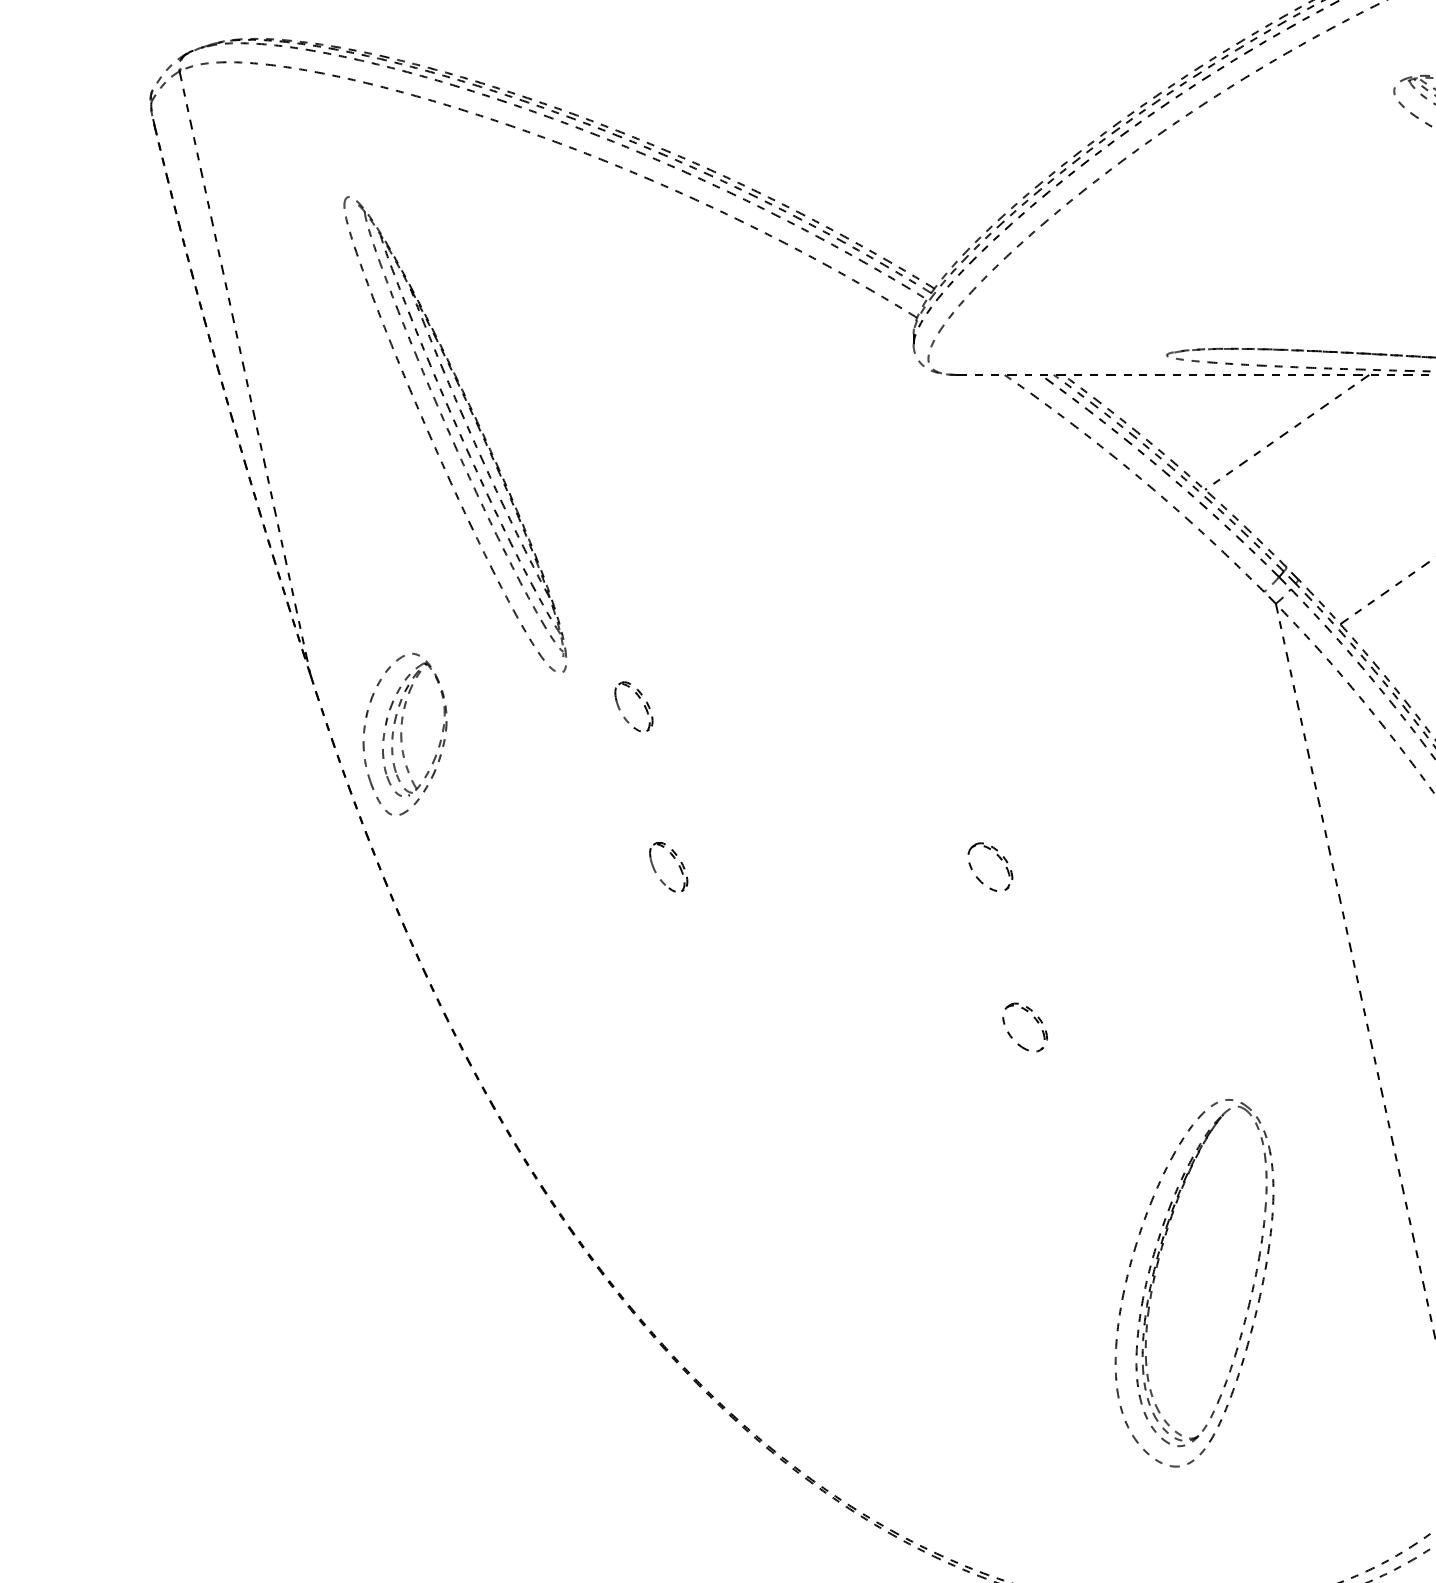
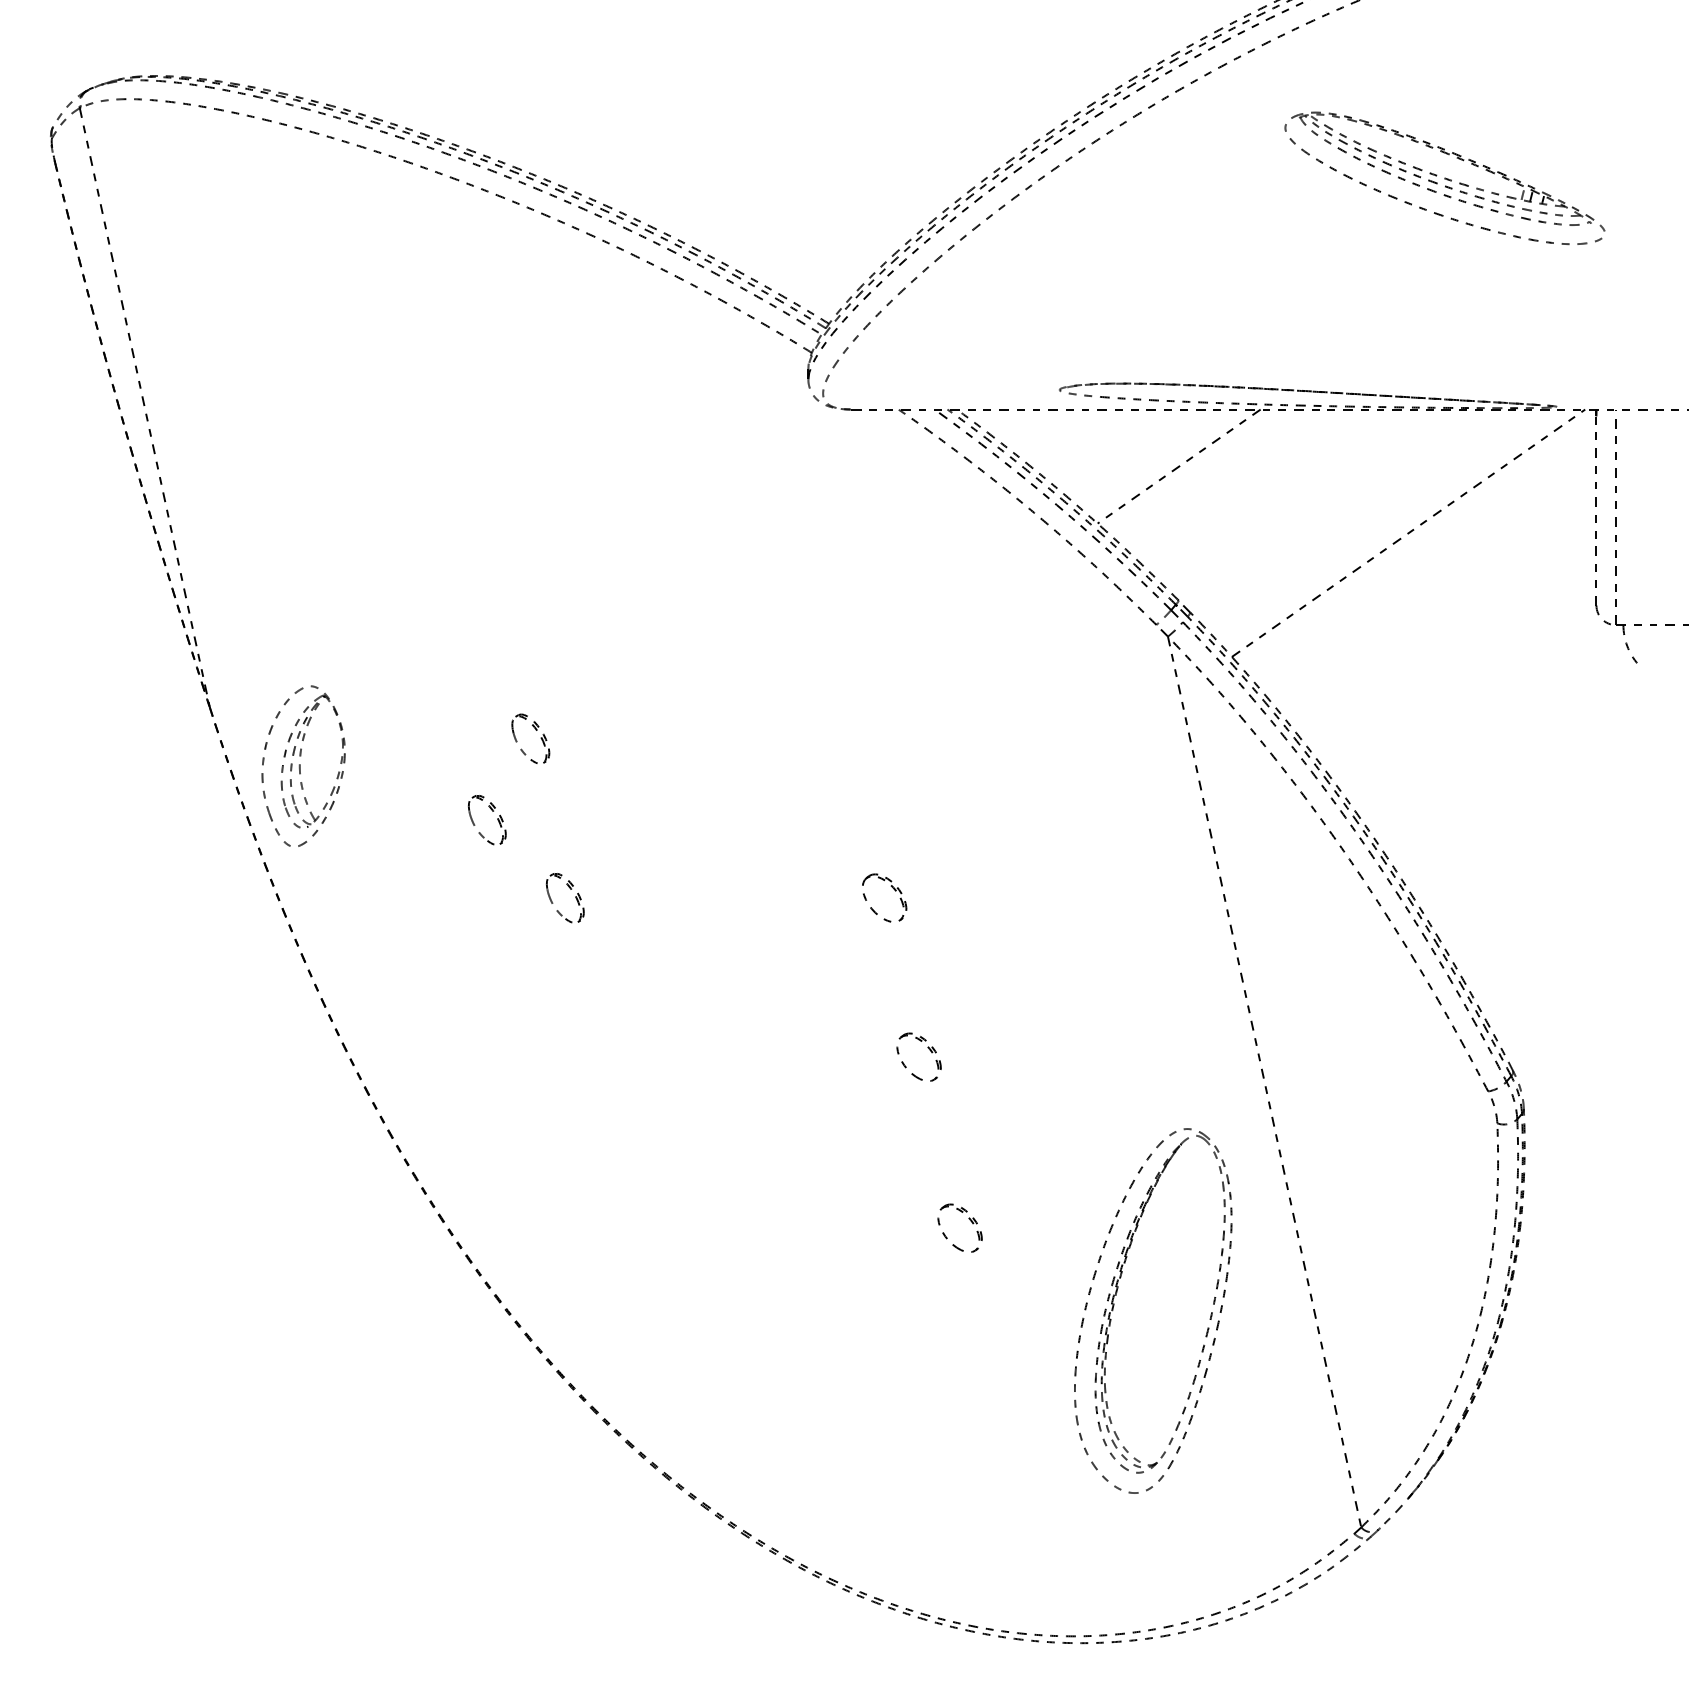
part: (455, 434) -> (353, 468), removed
part: (595, 779) -> (492, 811), added
part: (1075, 1192) -> (969, 1220), added
part: (1155, 1277) -> (1114, 1305), moved

